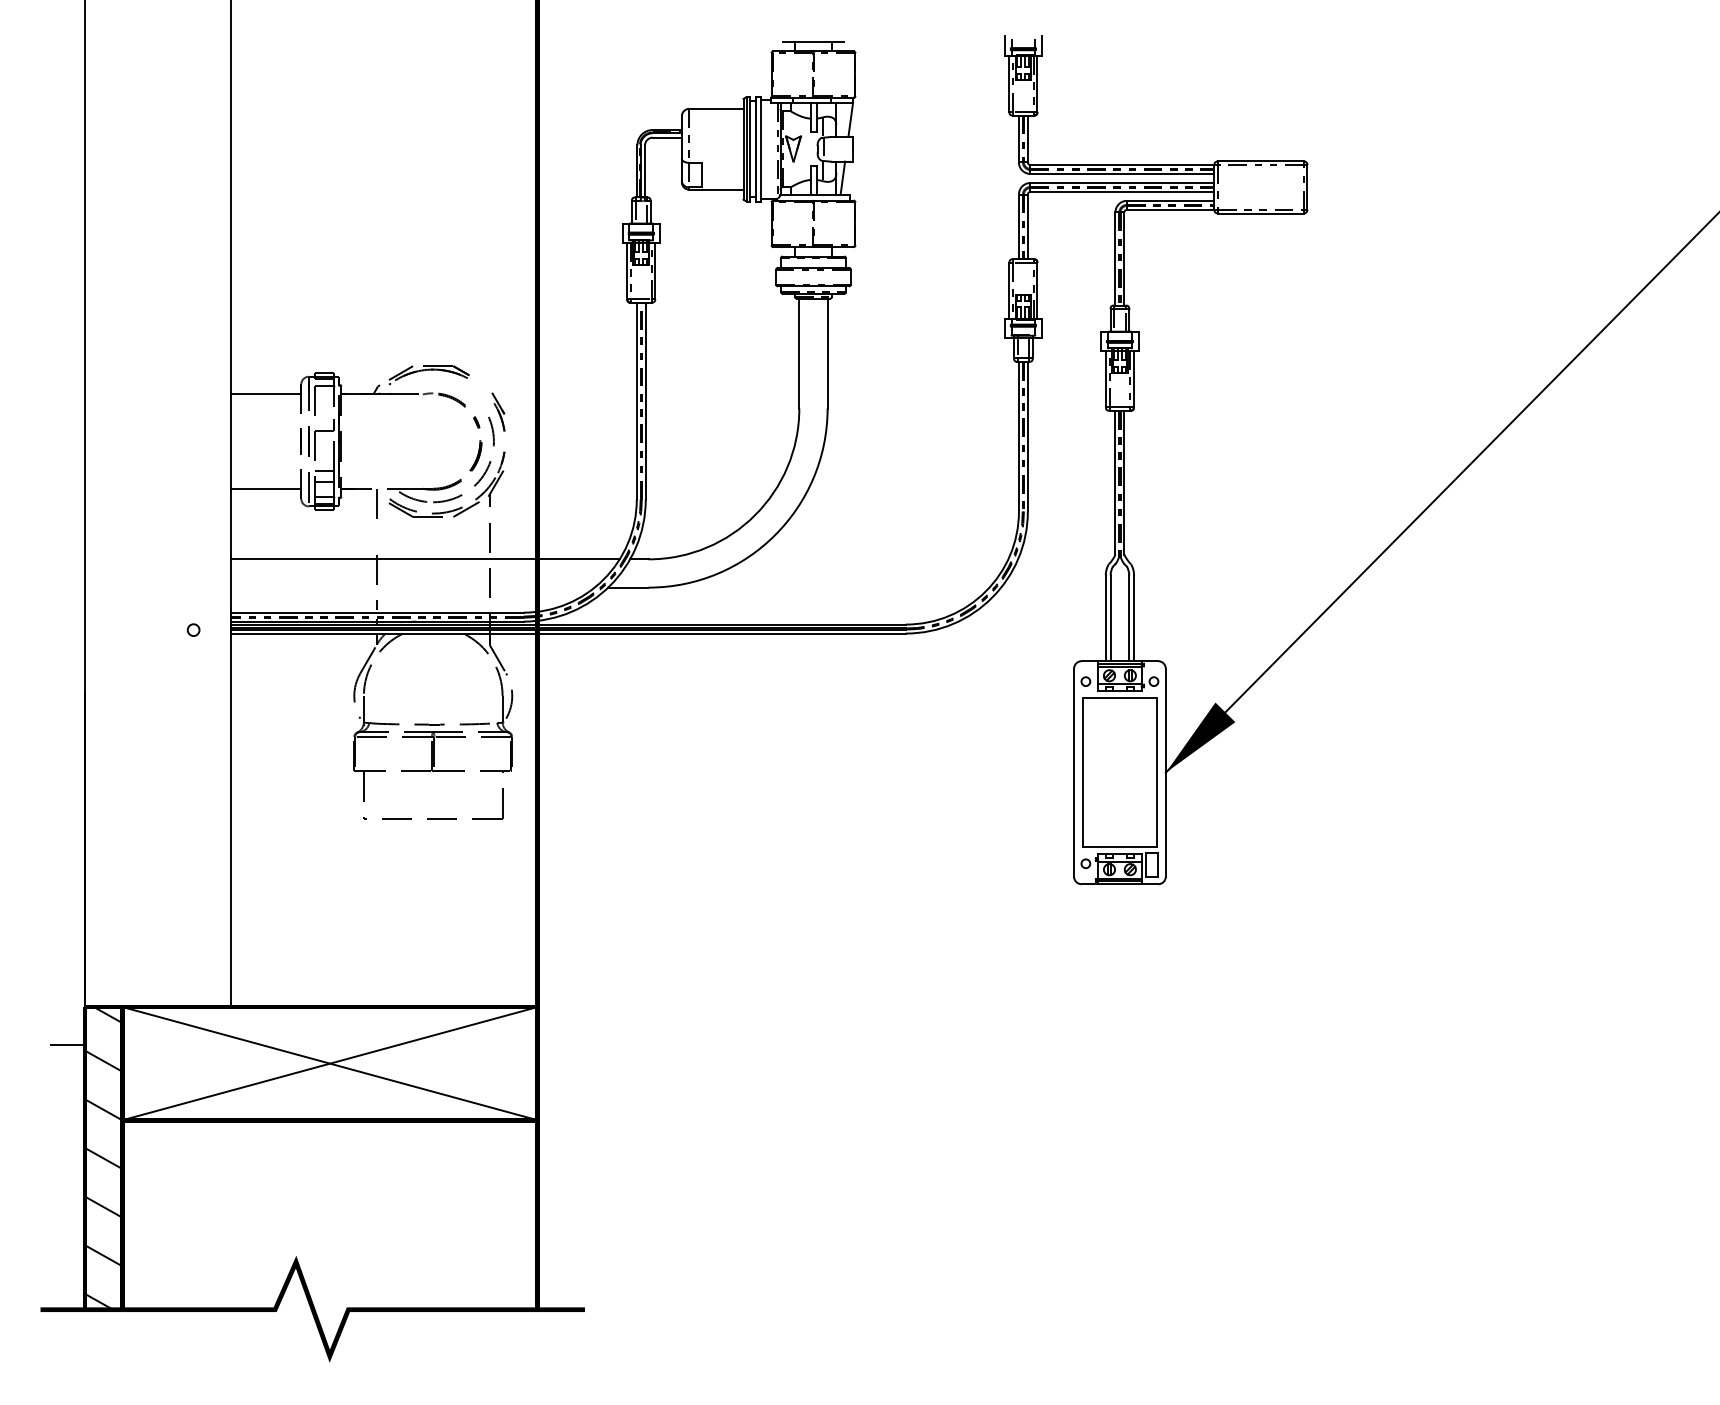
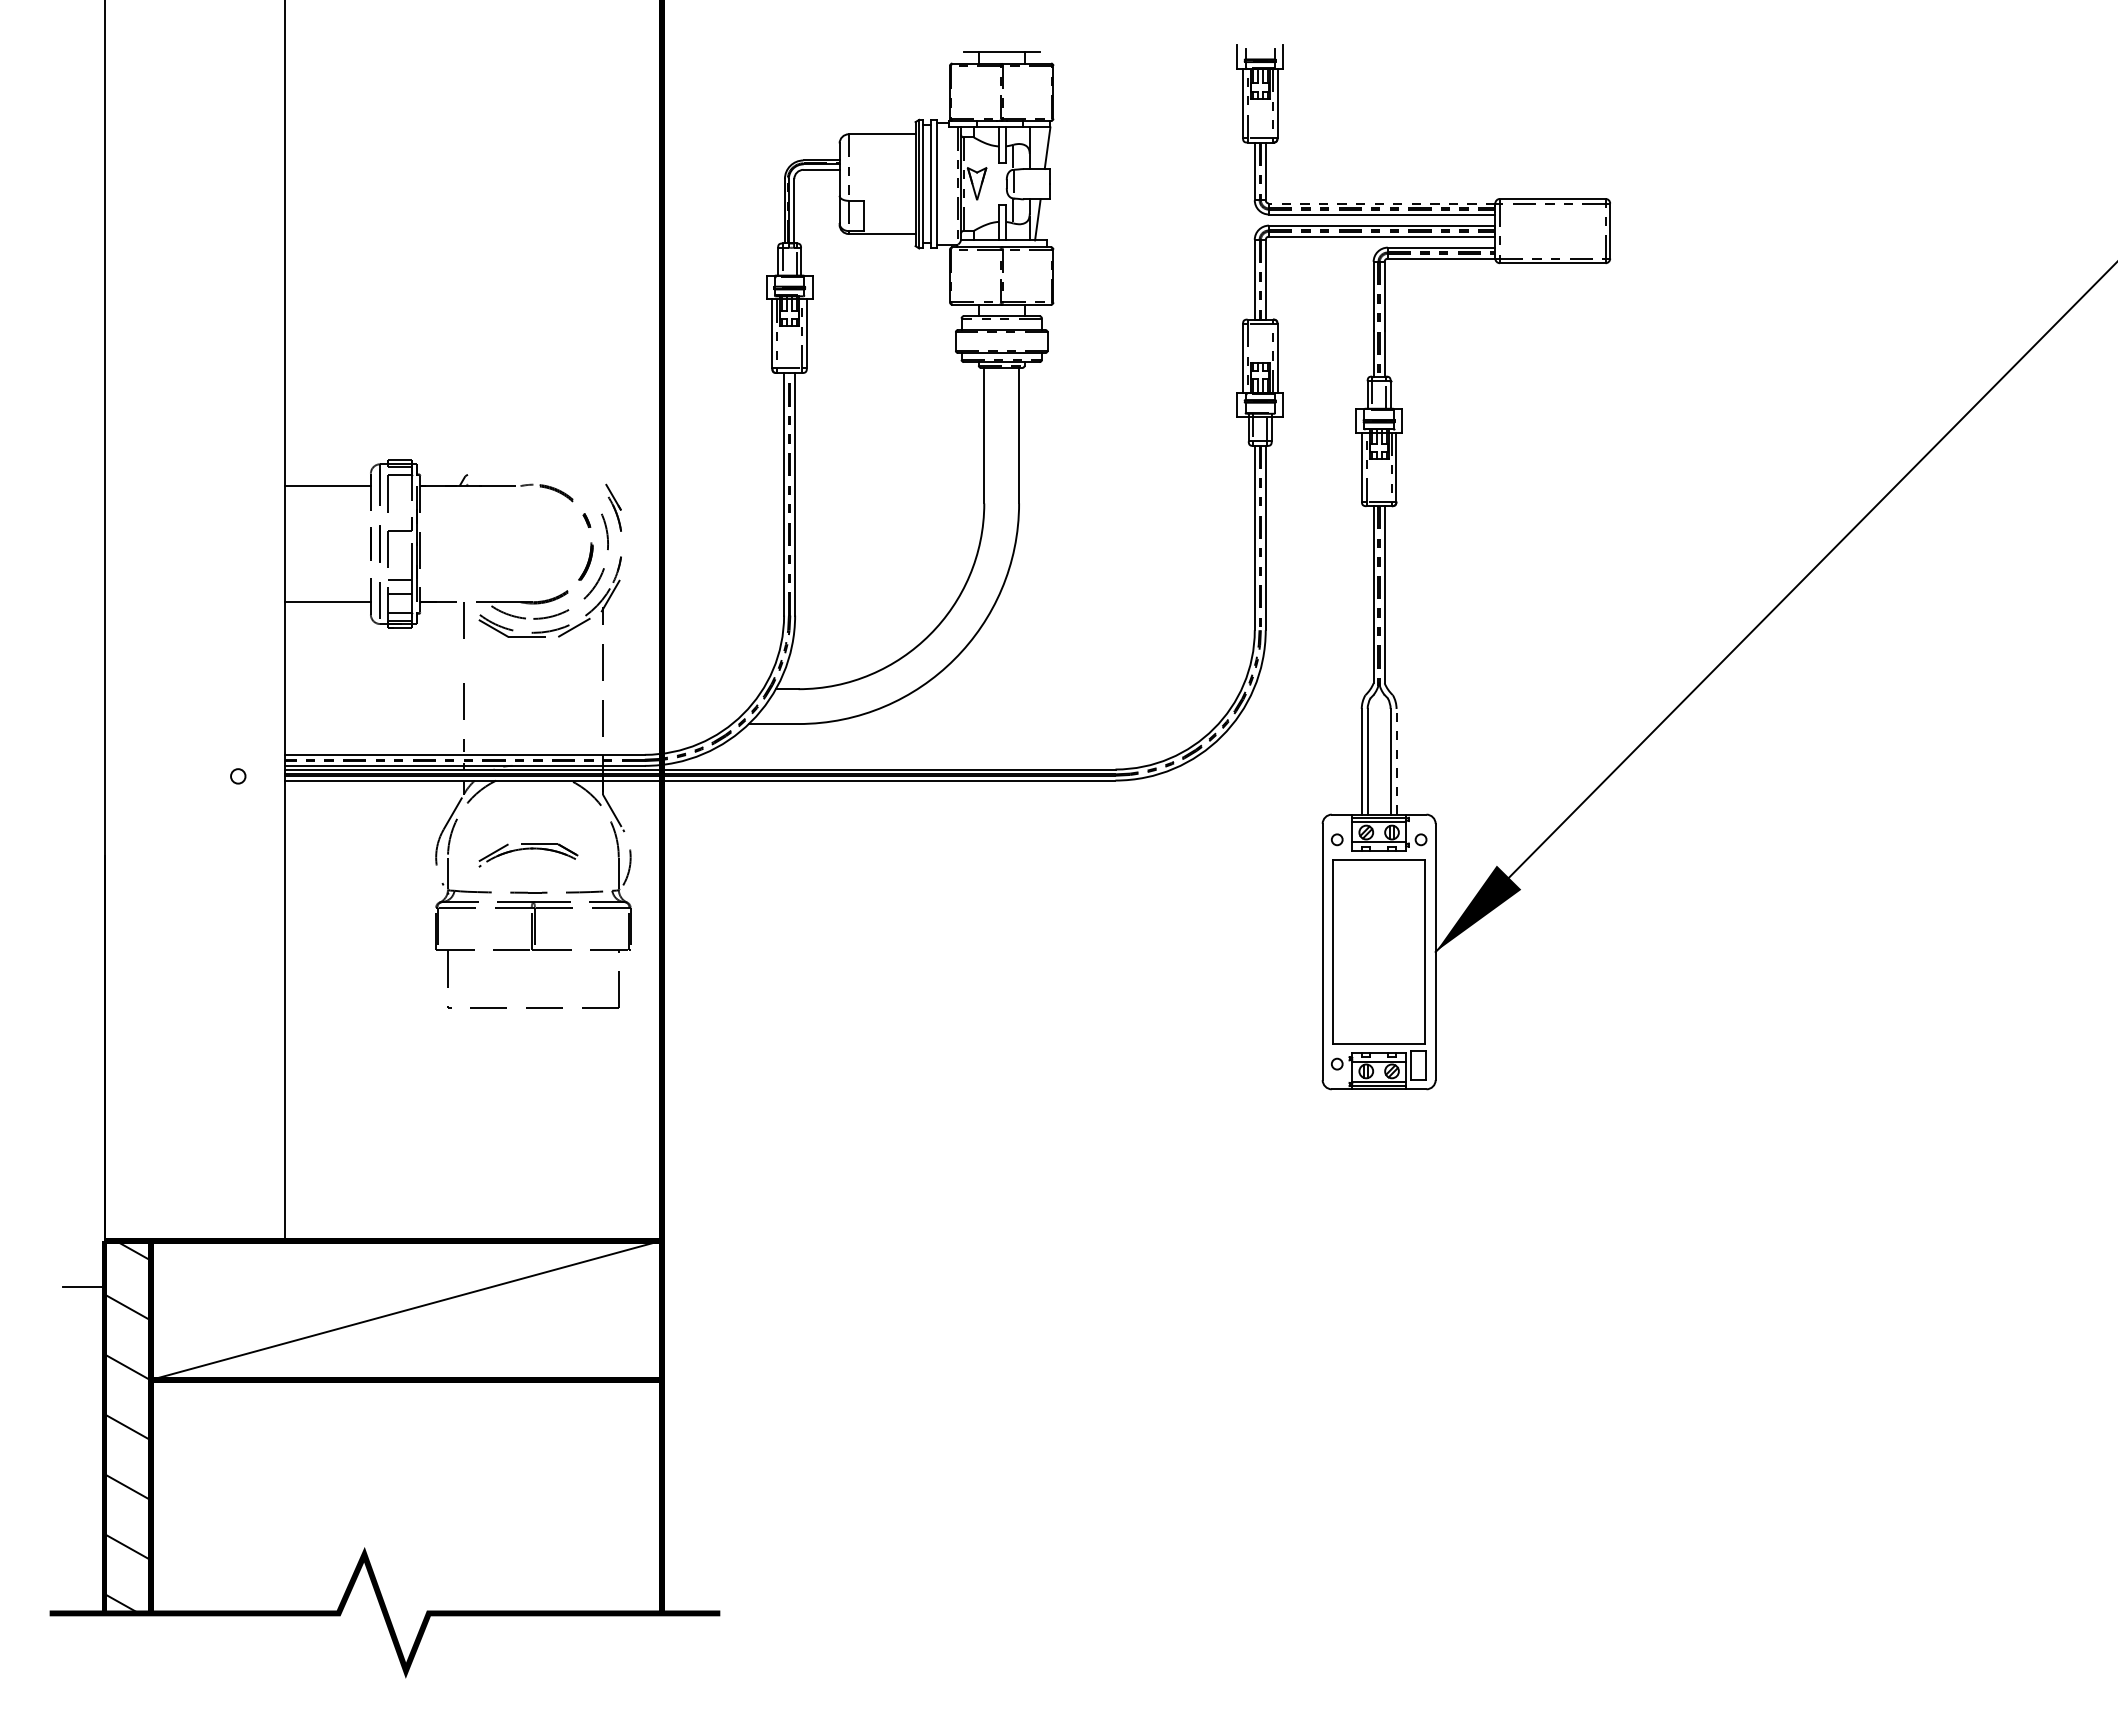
line: (1121, 165) -> (1381, 203), solid -> dashed
part: (429, 375) -> (528, 855), moved
line: (425, 559) -> (523, 689), removed
line: (1134, 618) -> (1396, 761), solid -> dashed
line: (329, 1062) -> (405, 1309), removed

